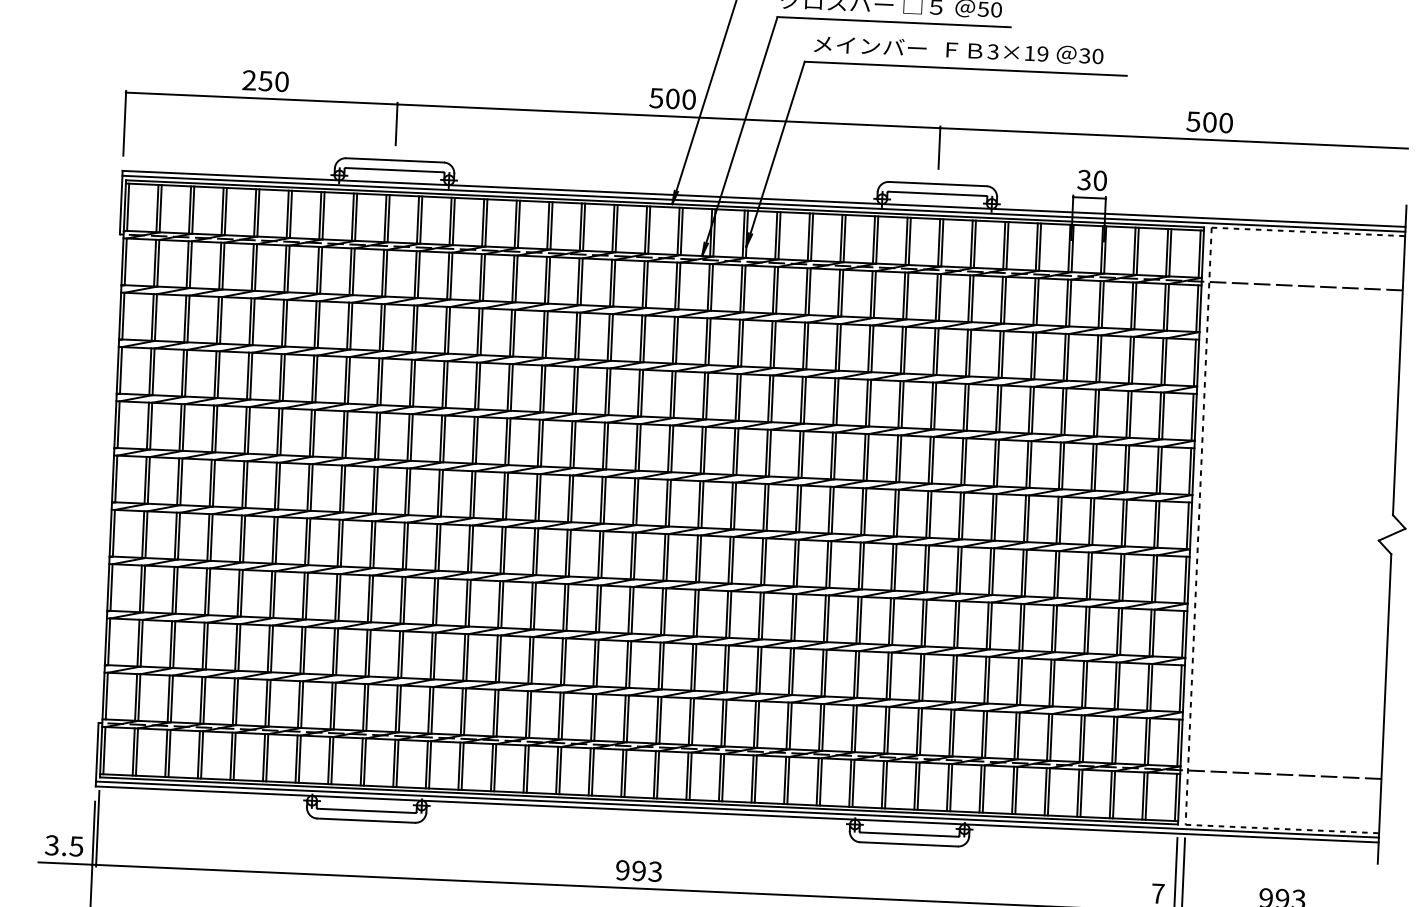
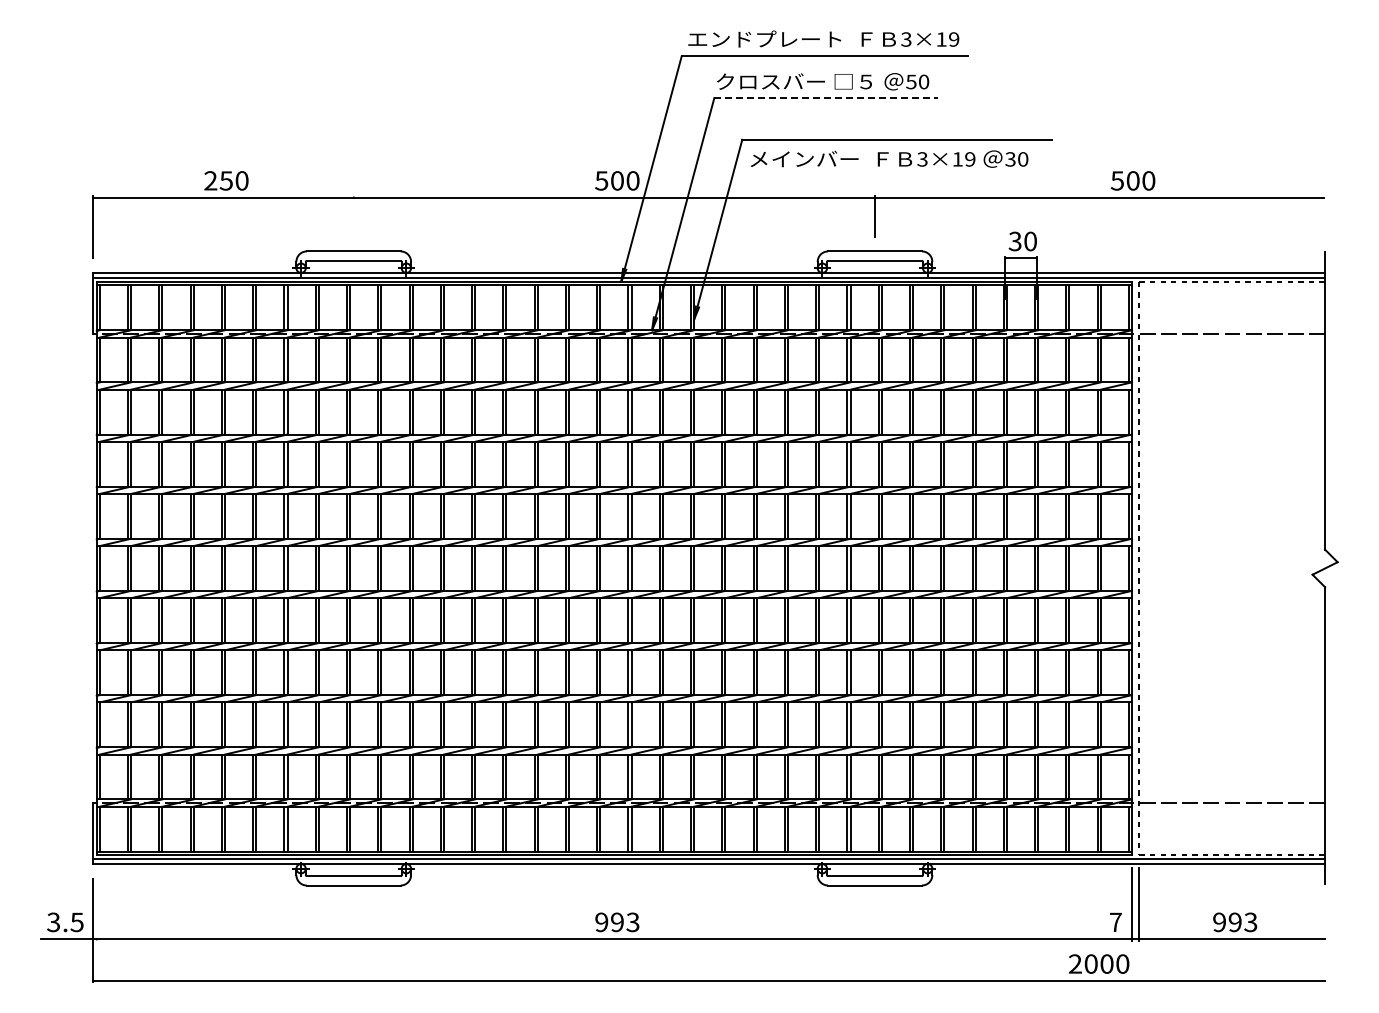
line: (894, 22) -> (826, 98), solid -> dashed
text: (958, 49) -> (889, 158), moved
line: (396, 124) -> (353, 216), removed
line: (97, 828) -> (96, 904), removed

